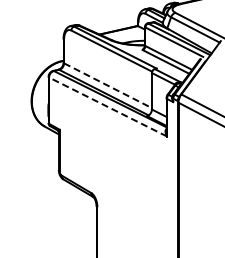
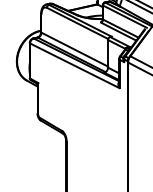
line: (108, 85) -> (75, 49), dashed -> solid
line: (108, 107) -> (75, 66), dashed -> solid

